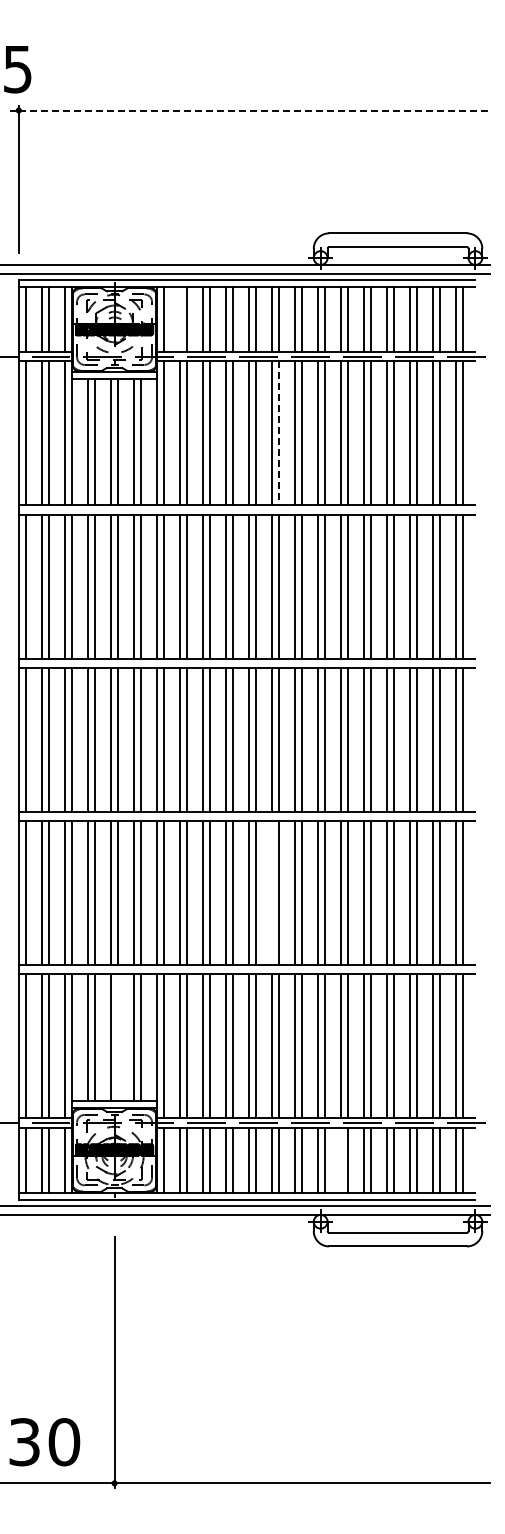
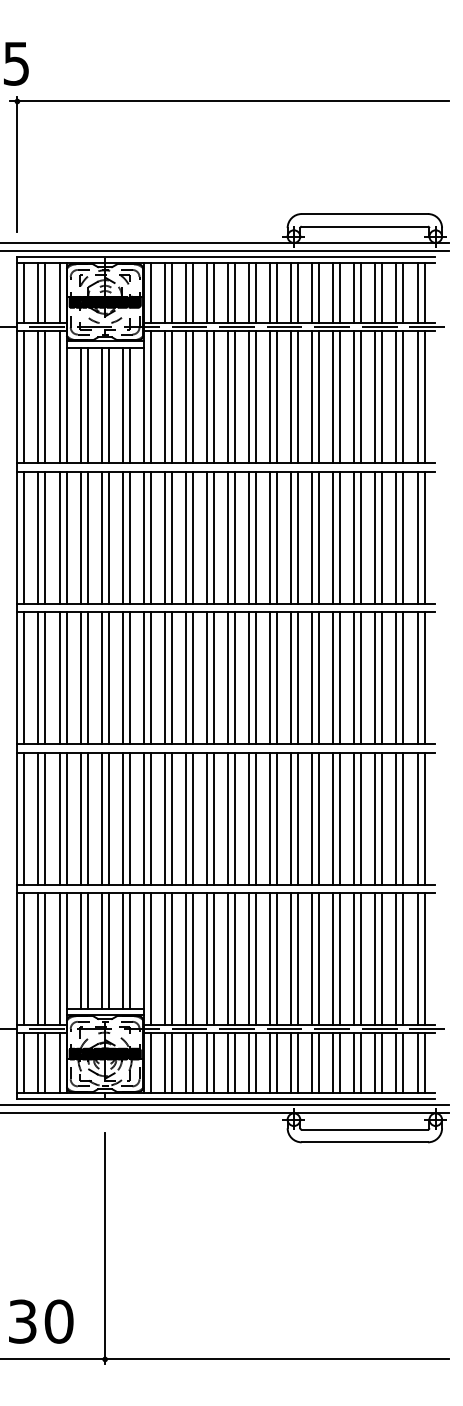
line: (254, 110) -> (233, 101), dashed -> solid
line: (179, 319) -> (164, 292), added
line: (279, 433) -> (256, 397), dashed -> solid
line: (271, 893) -> (248, 818), added
line: (118, 1037) -> (108, 950), added
line: (340, 1159) -> (312, 1062), added

